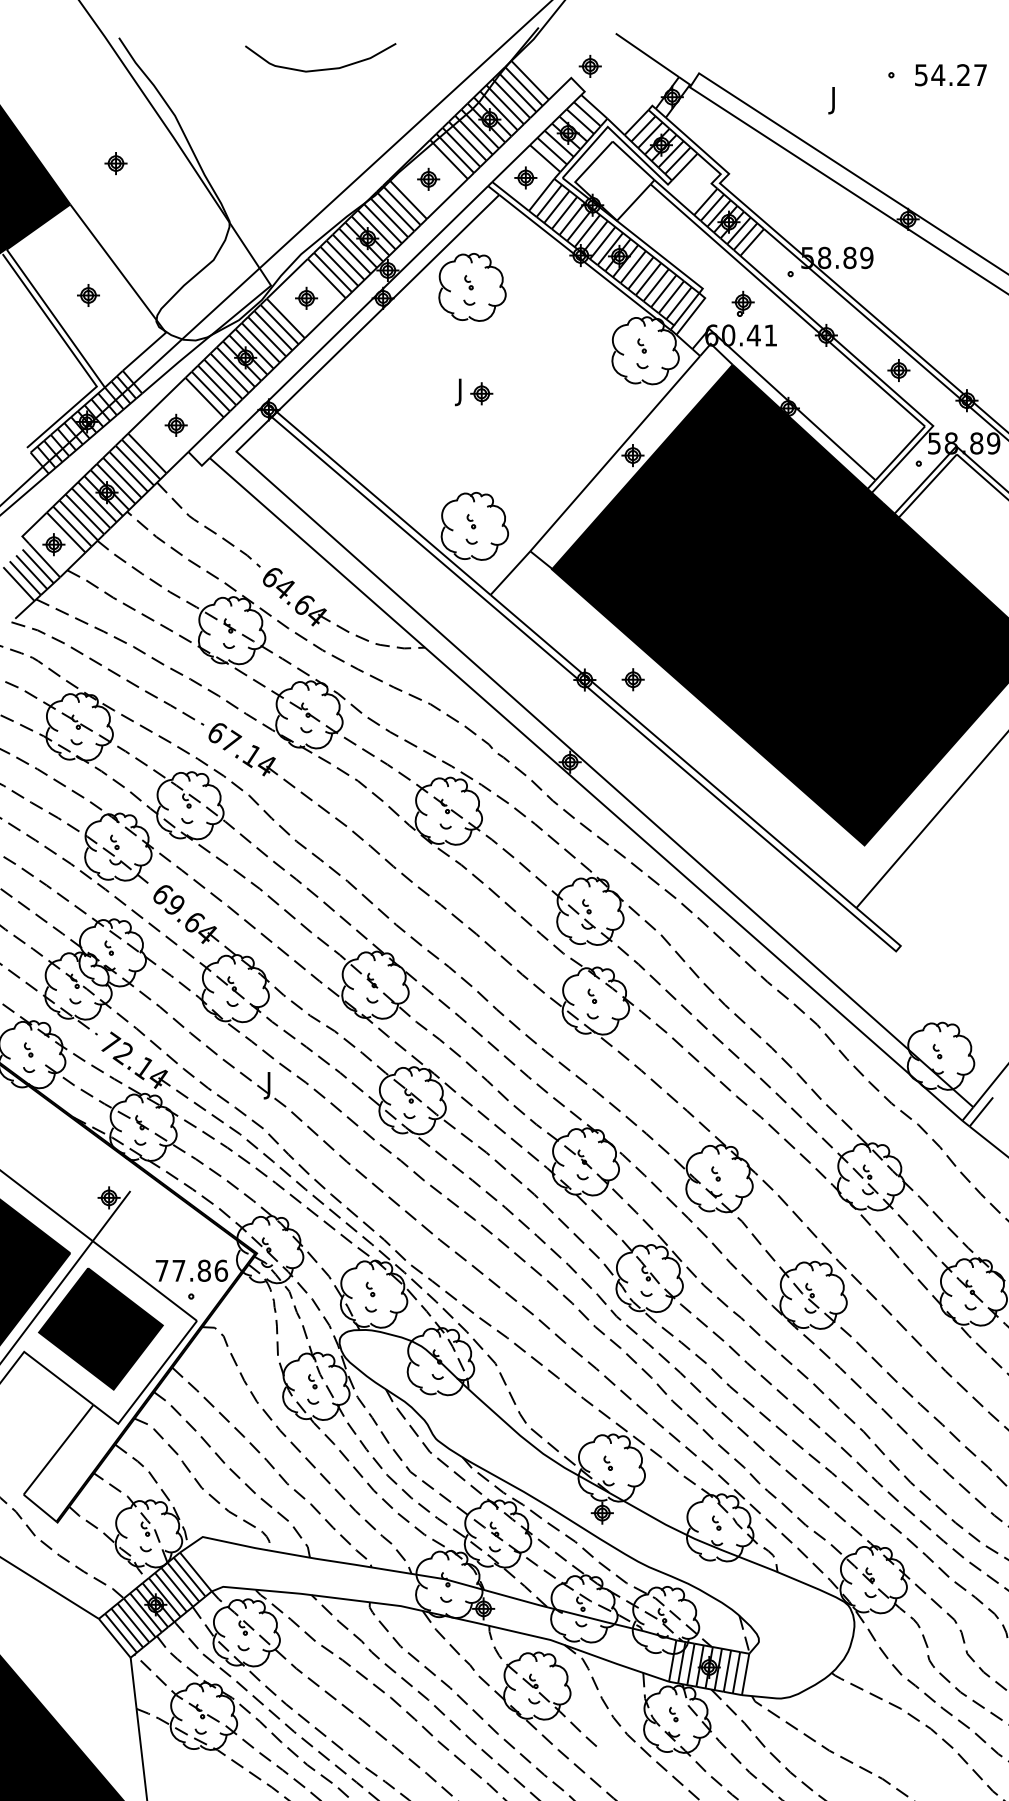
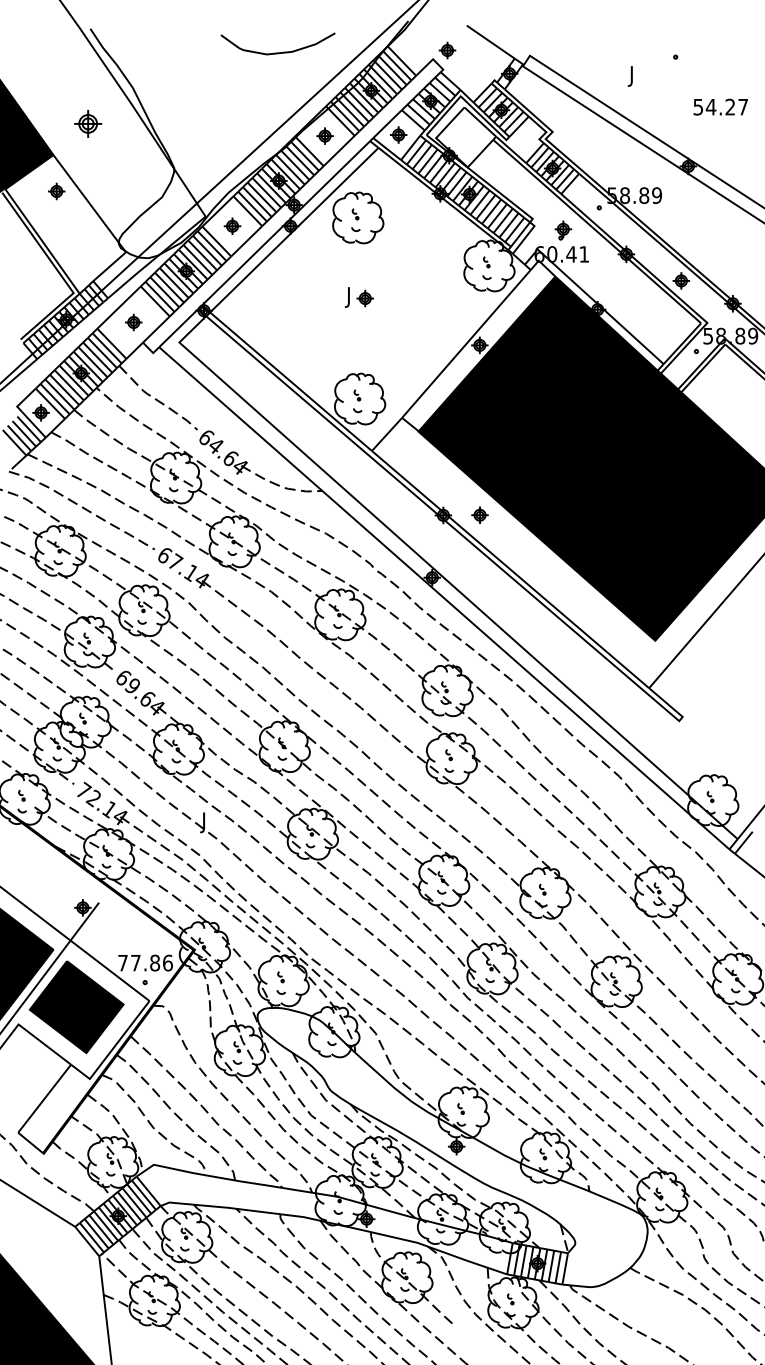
curve: (323, 68) -> (280, 52), moved
text: (950, 75) -> (720, 107), moved
part: (115, 163) -> (87, 124), size x1.6
part: (88, 295) -> (56, 191), moved

